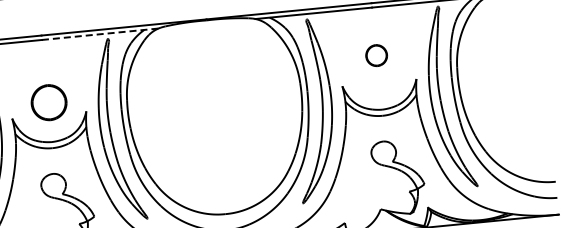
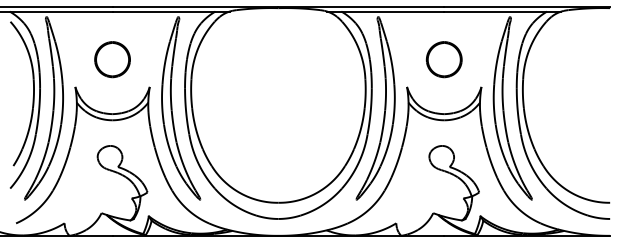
line: (100, 34) -> (171, 11), dashed -> solid
part: (375, 55) -> (443, 59), size x1.67
part: (48, 102) -> (112, 59), moved

